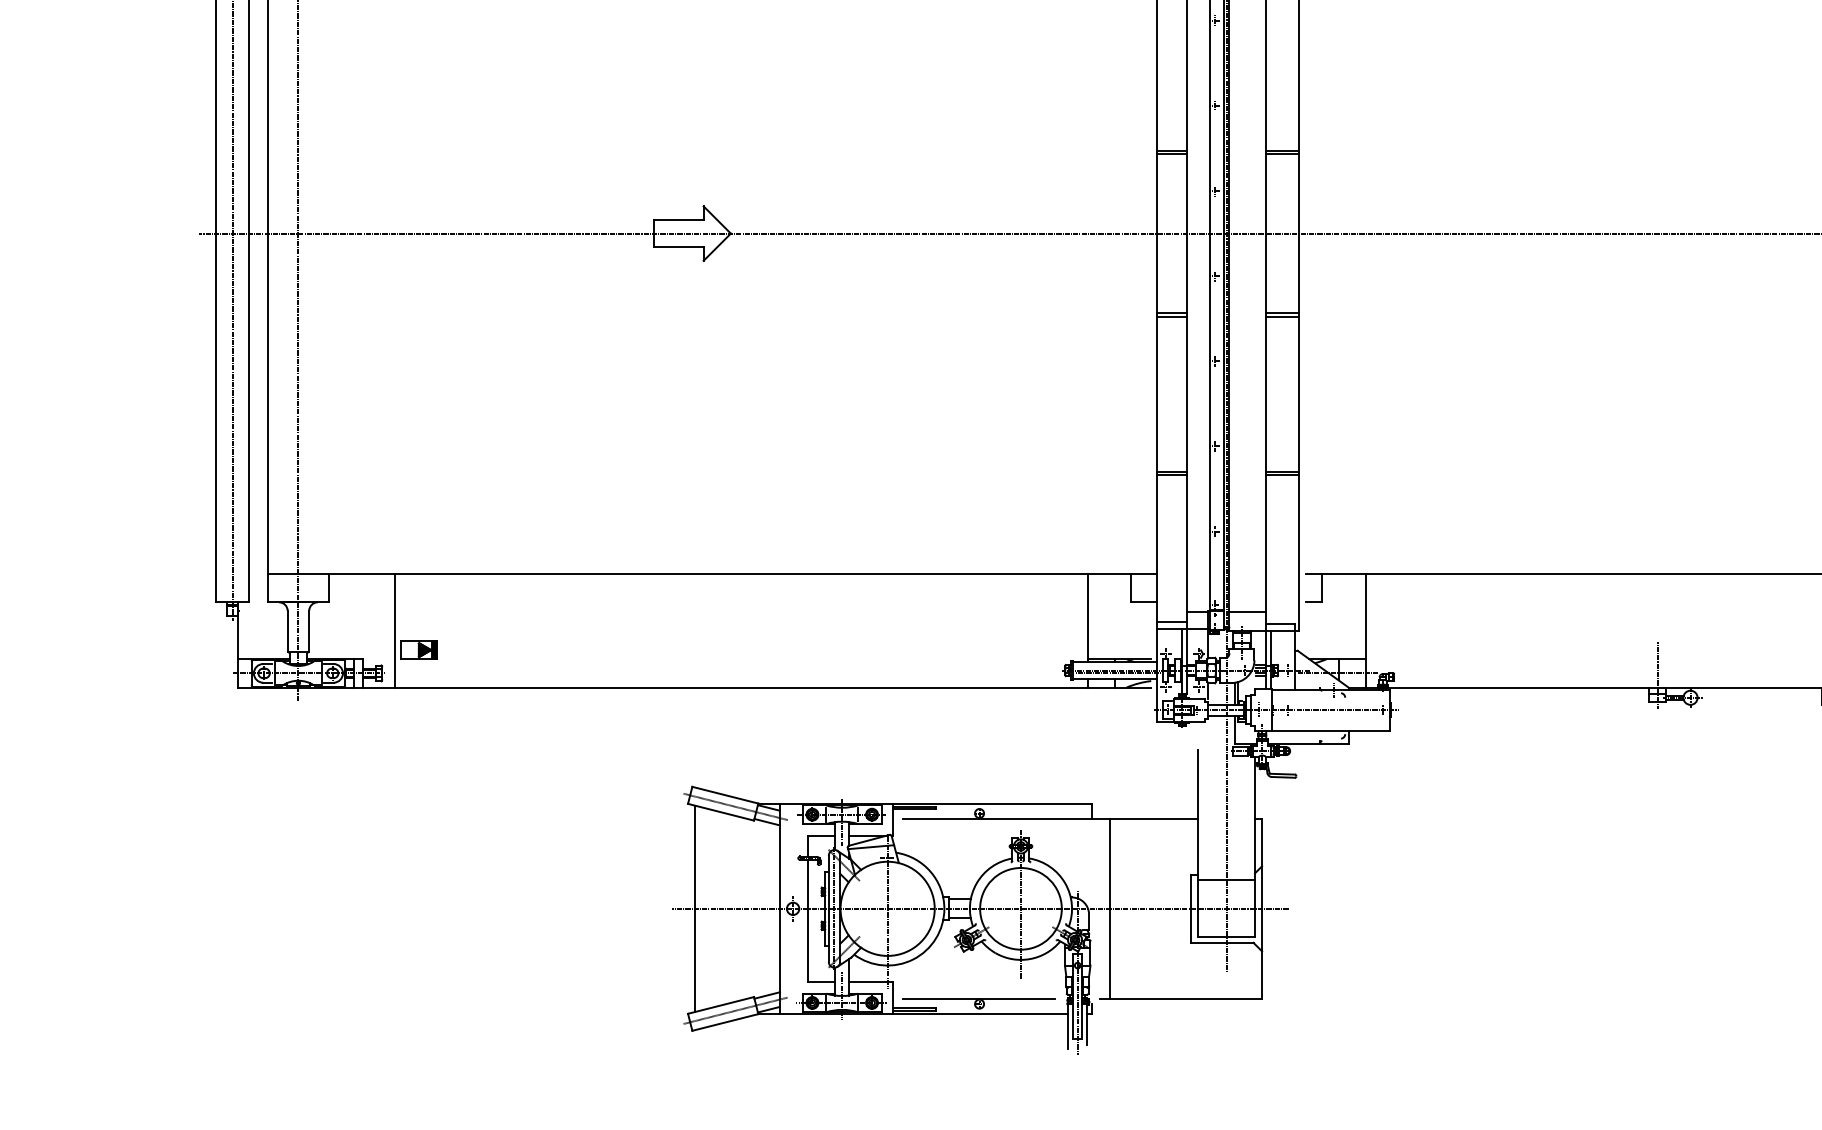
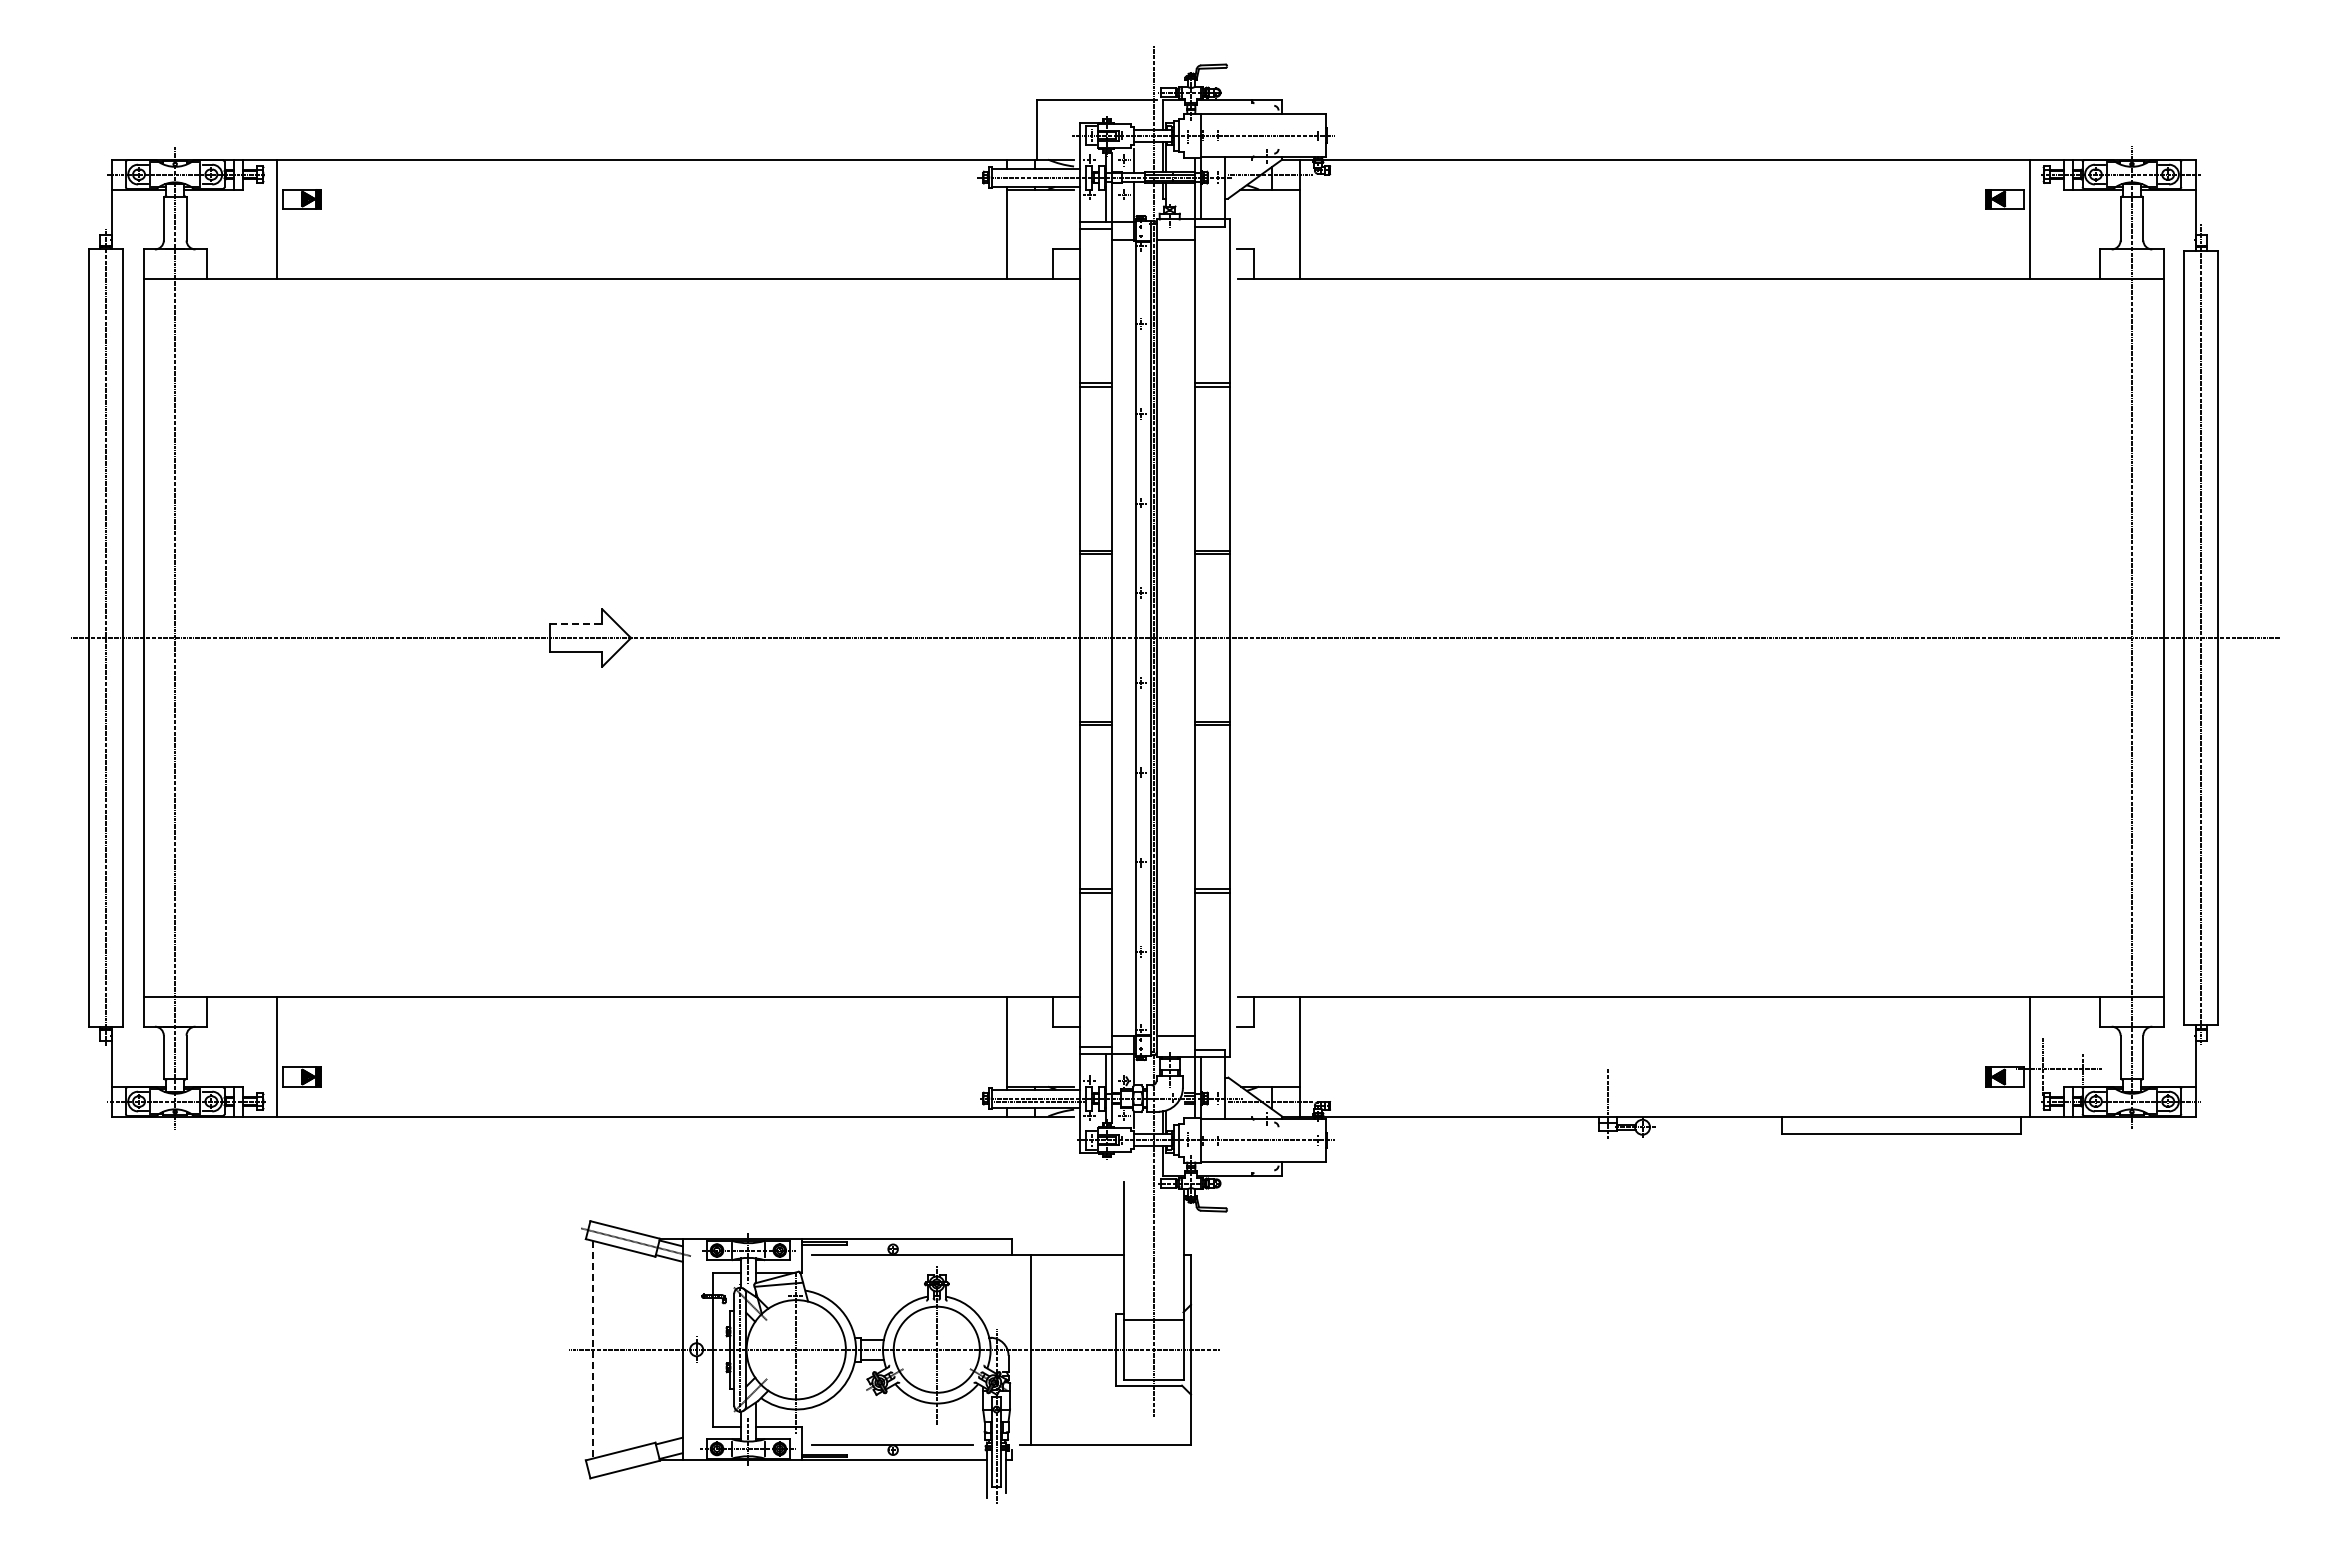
line: (679, 219) -> (576, 623), solid -> dashed
line: (694, 908) -> (592, 1349), solid -> dashed
line: (735, 1011) -> (635, 1457), removed

